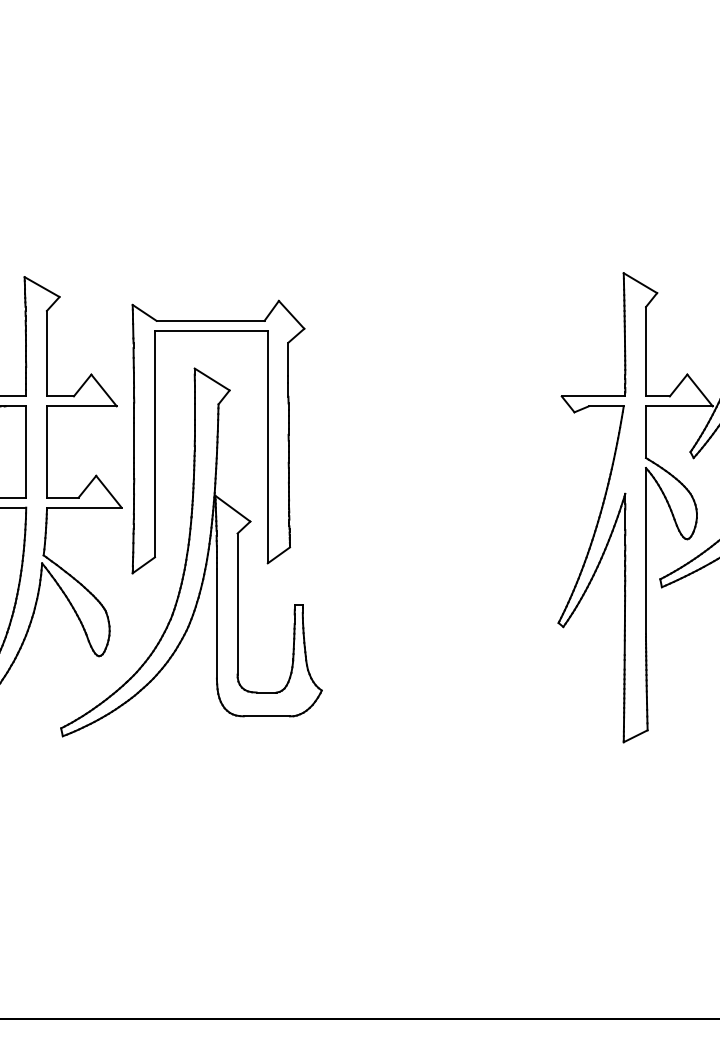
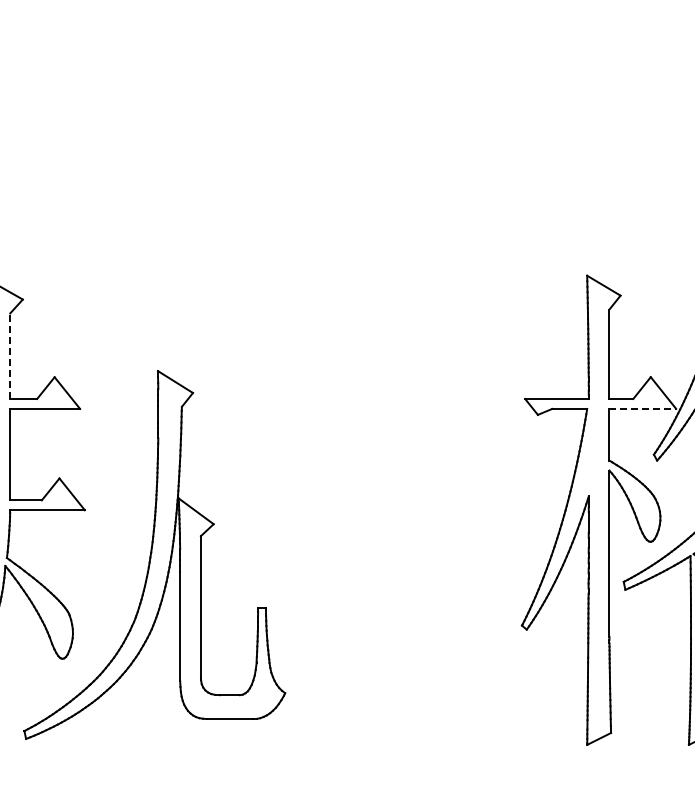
line: (46, 353) -> (9, 356), solid -> dashed
line: (679, 406) -> (642, 409), solid -> dashed
part: (267, 436) -> (230, 439), removed

